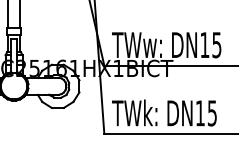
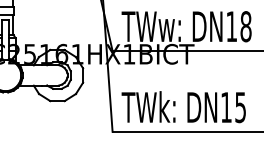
text: (216, 45) -> (245, 27), DN15 -> DN18

